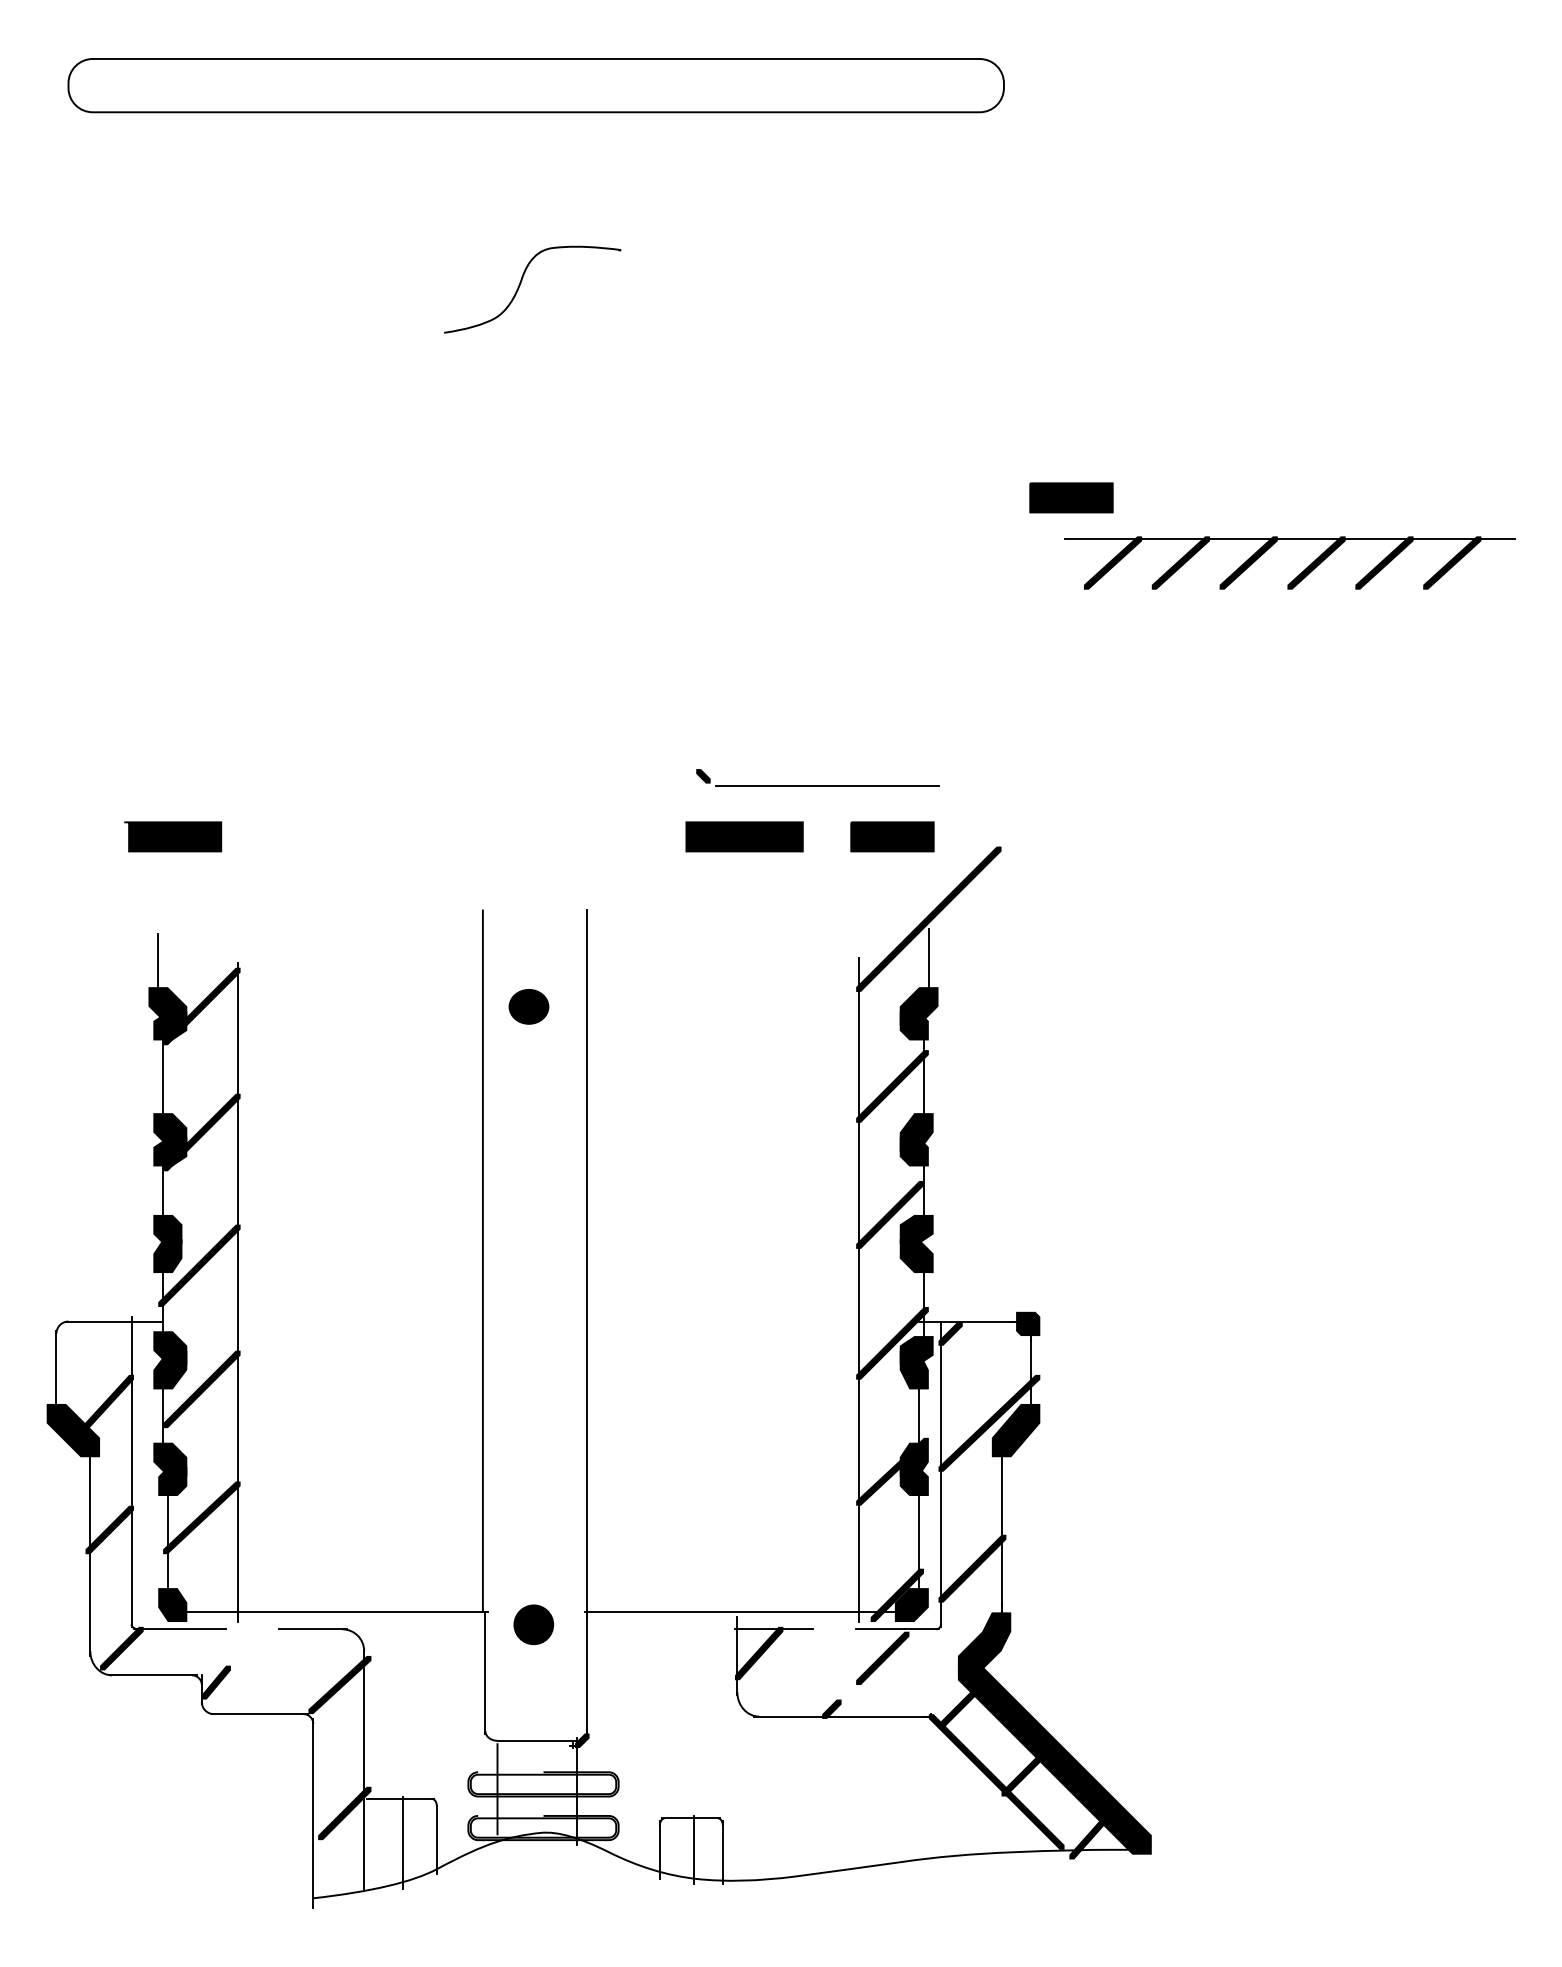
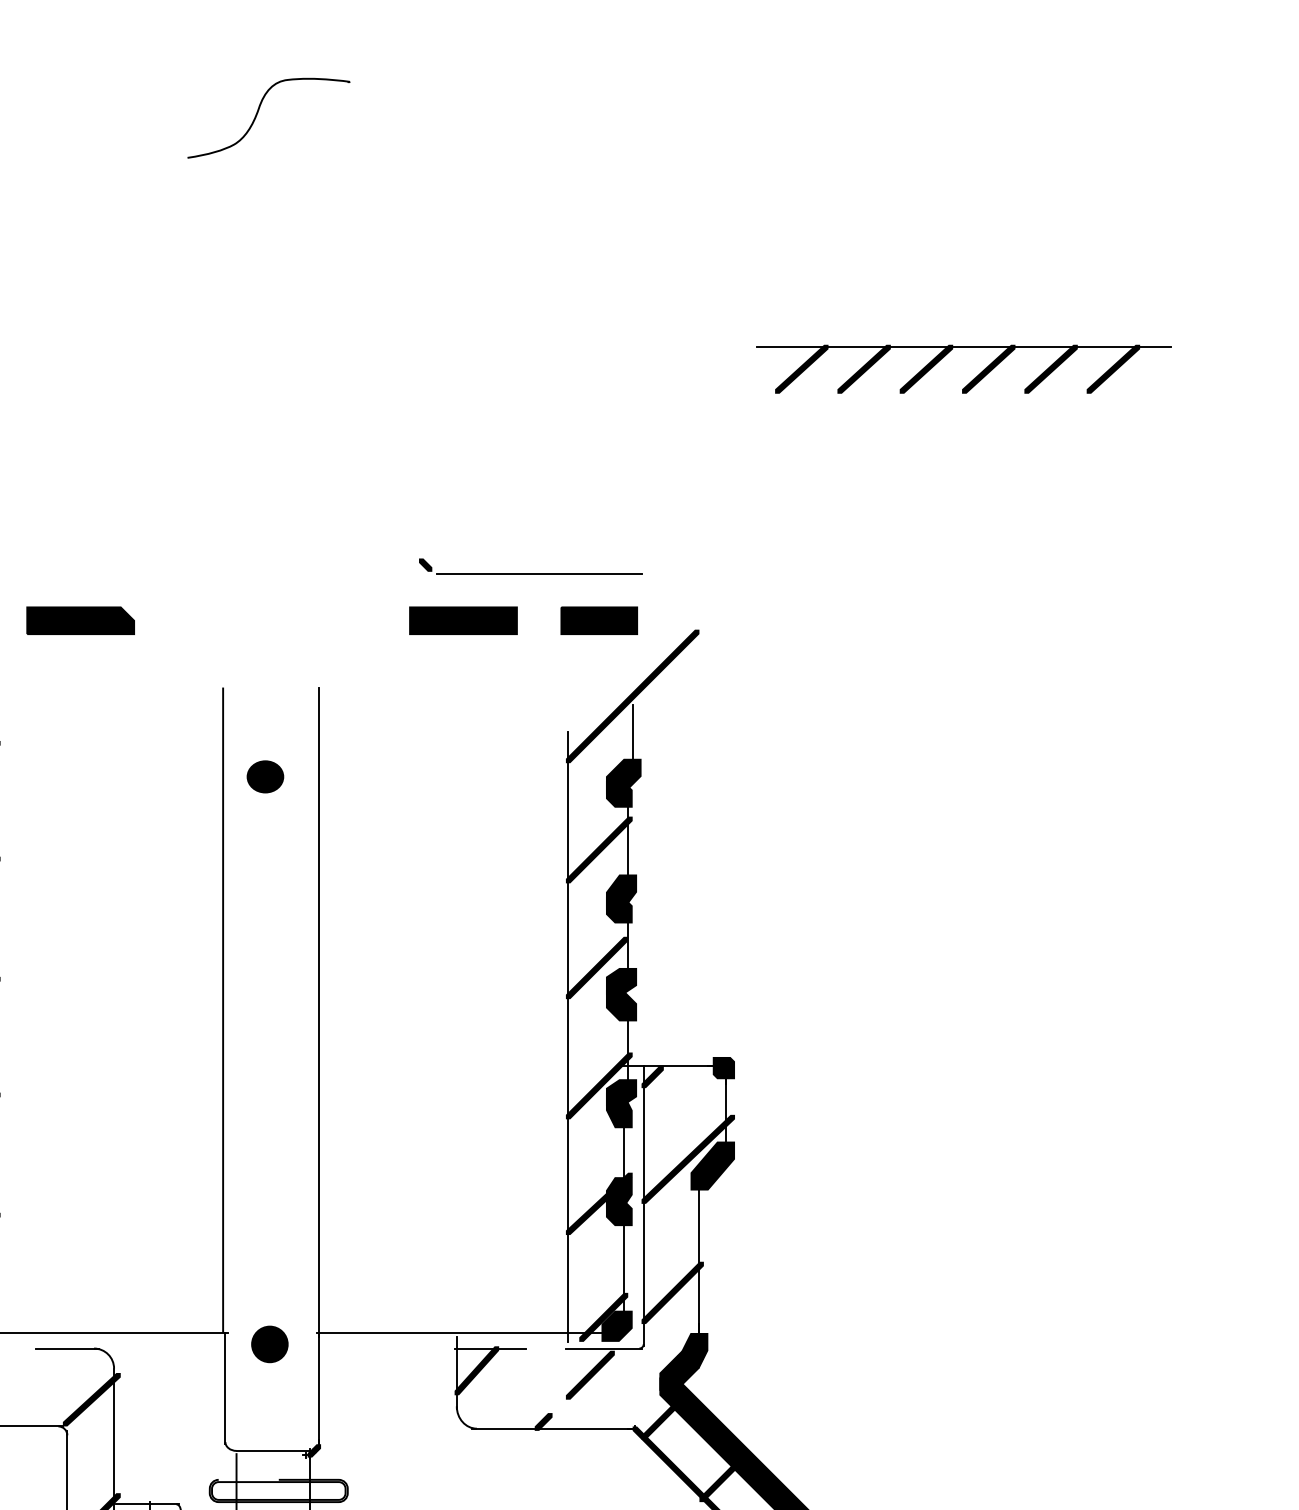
part: (1071, 497) -> (763, 309), removed
part: (327, 836) -> (80, 620), added

